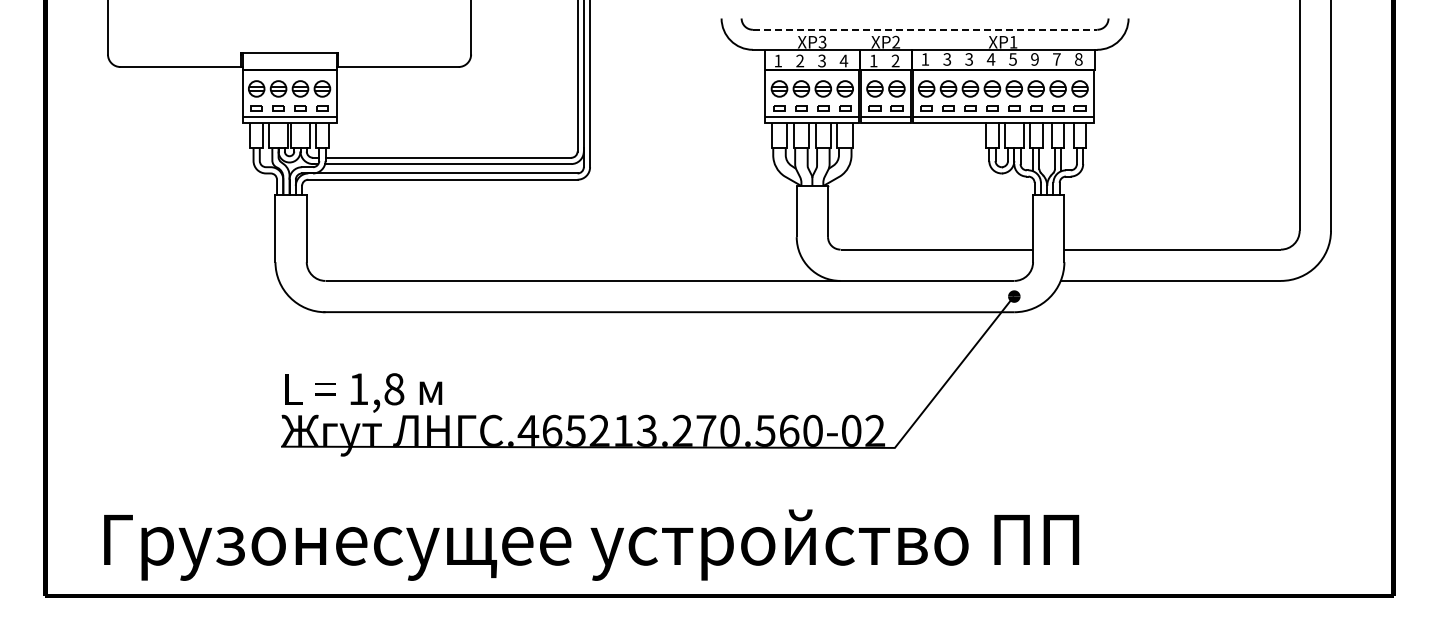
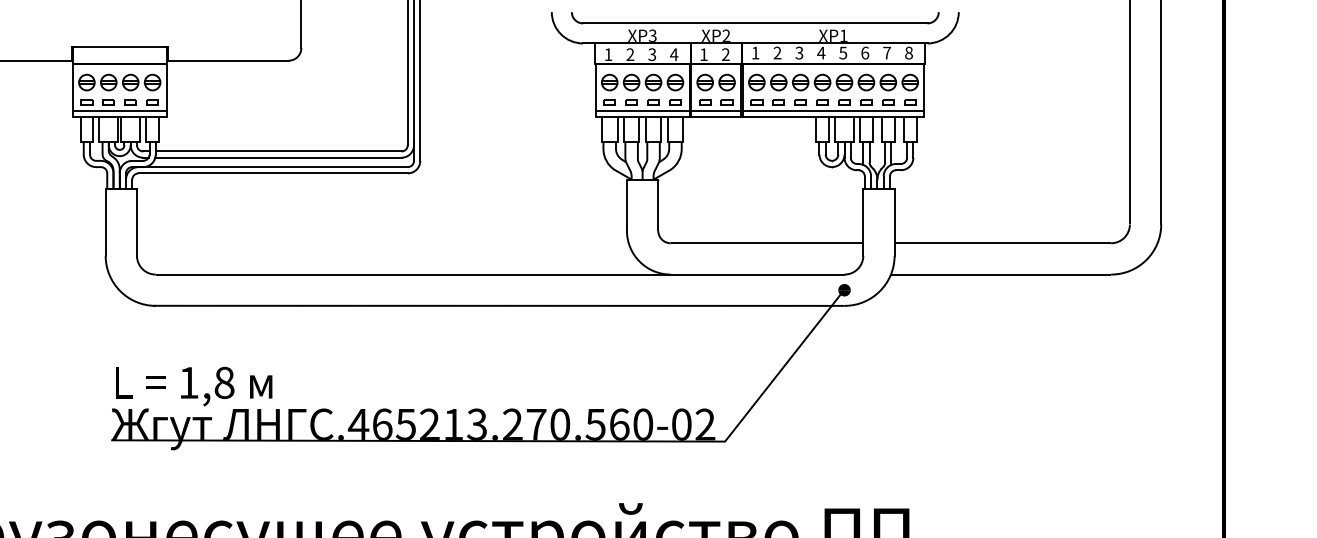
line: (925, 29) -> (755, 23), dashed -> solid
text: (947, 59) -> (777, 53), 3 -> 2
text: (1034, 59) -> (864, 53), 9 -> 6

